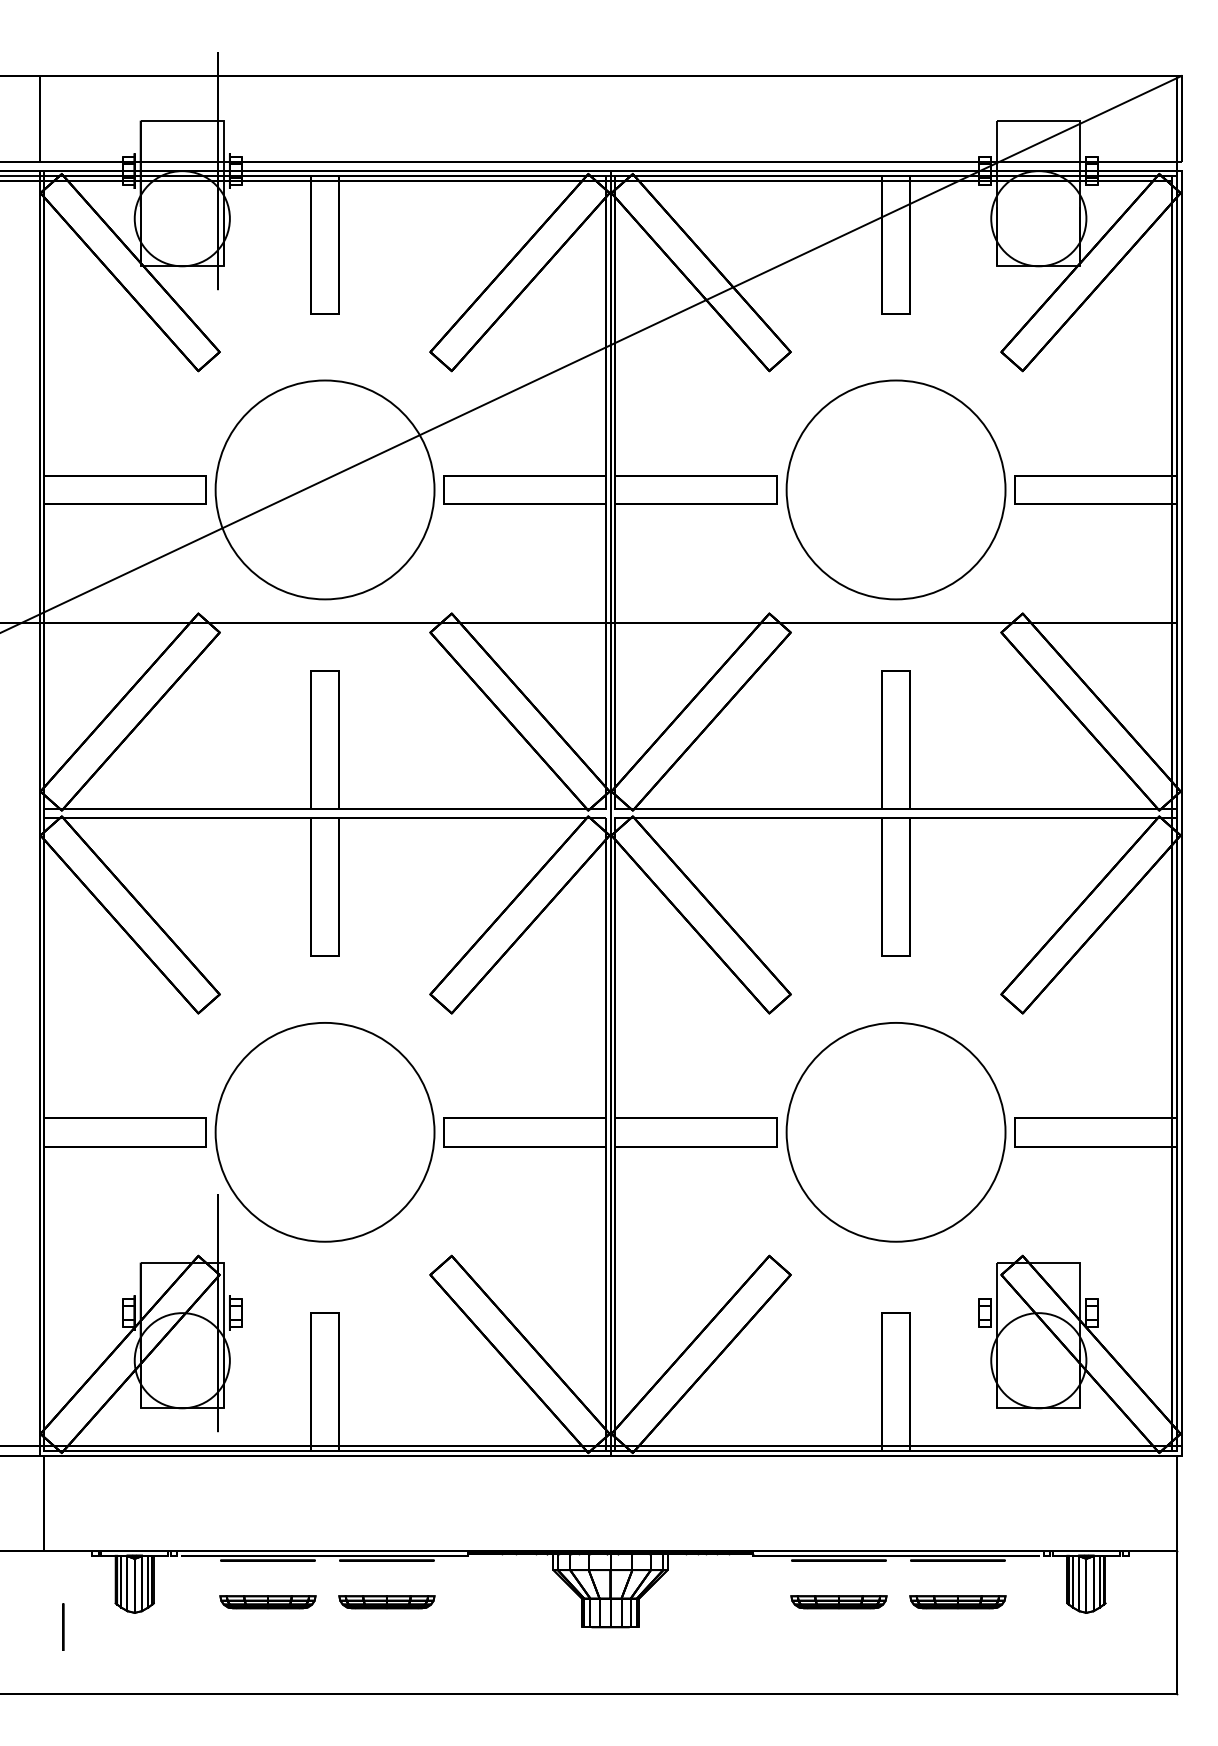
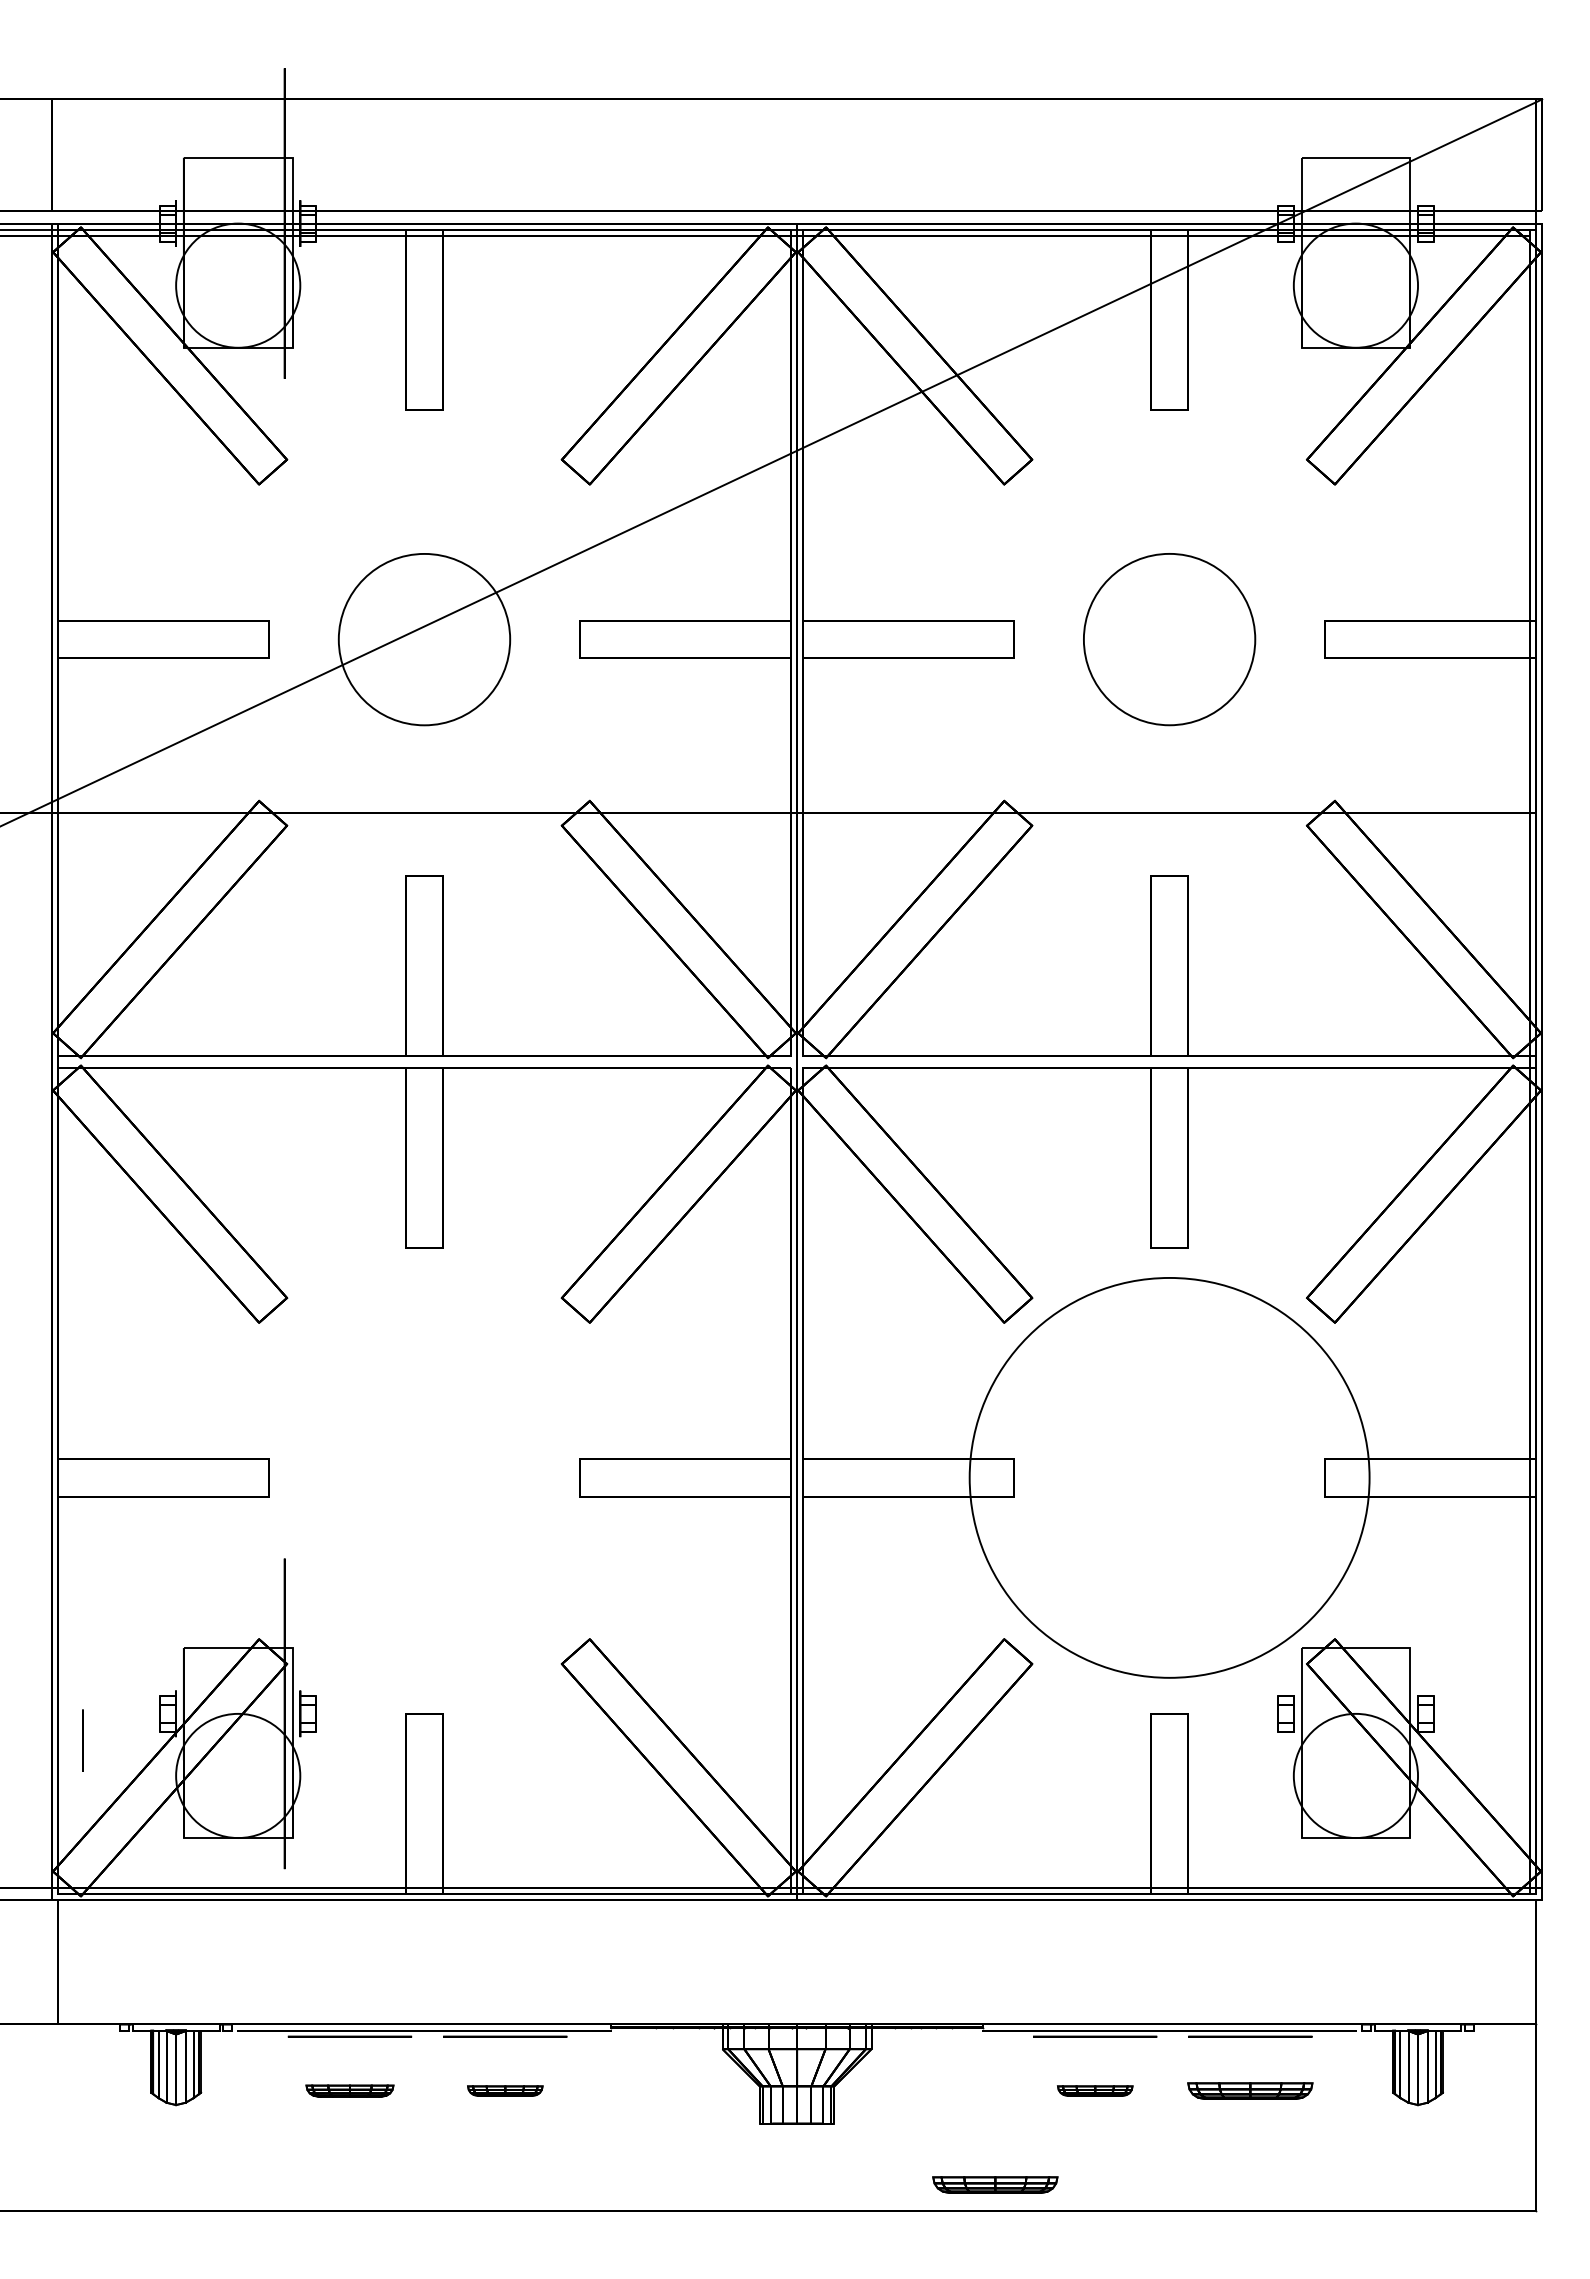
circle: (325, 489) -> (424, 639), size x0.6
circle: (895, 489) -> (1169, 639), size x0.6
circle: (325, 1132) -> (424, 1477), removed
circle: (895, 1132) -> (1169, 1477), size x1.4
part: (267, 1601) -> (349, 2090), size x0.7
part: (387, 1601) -> (505, 2090), size x0.6
part: (839, 1601) -> (1095, 2090), size x0.6
circle: (63, 1627) -> (82, 1740), moved
part: (762, 1673) -> (995, 2184), added

